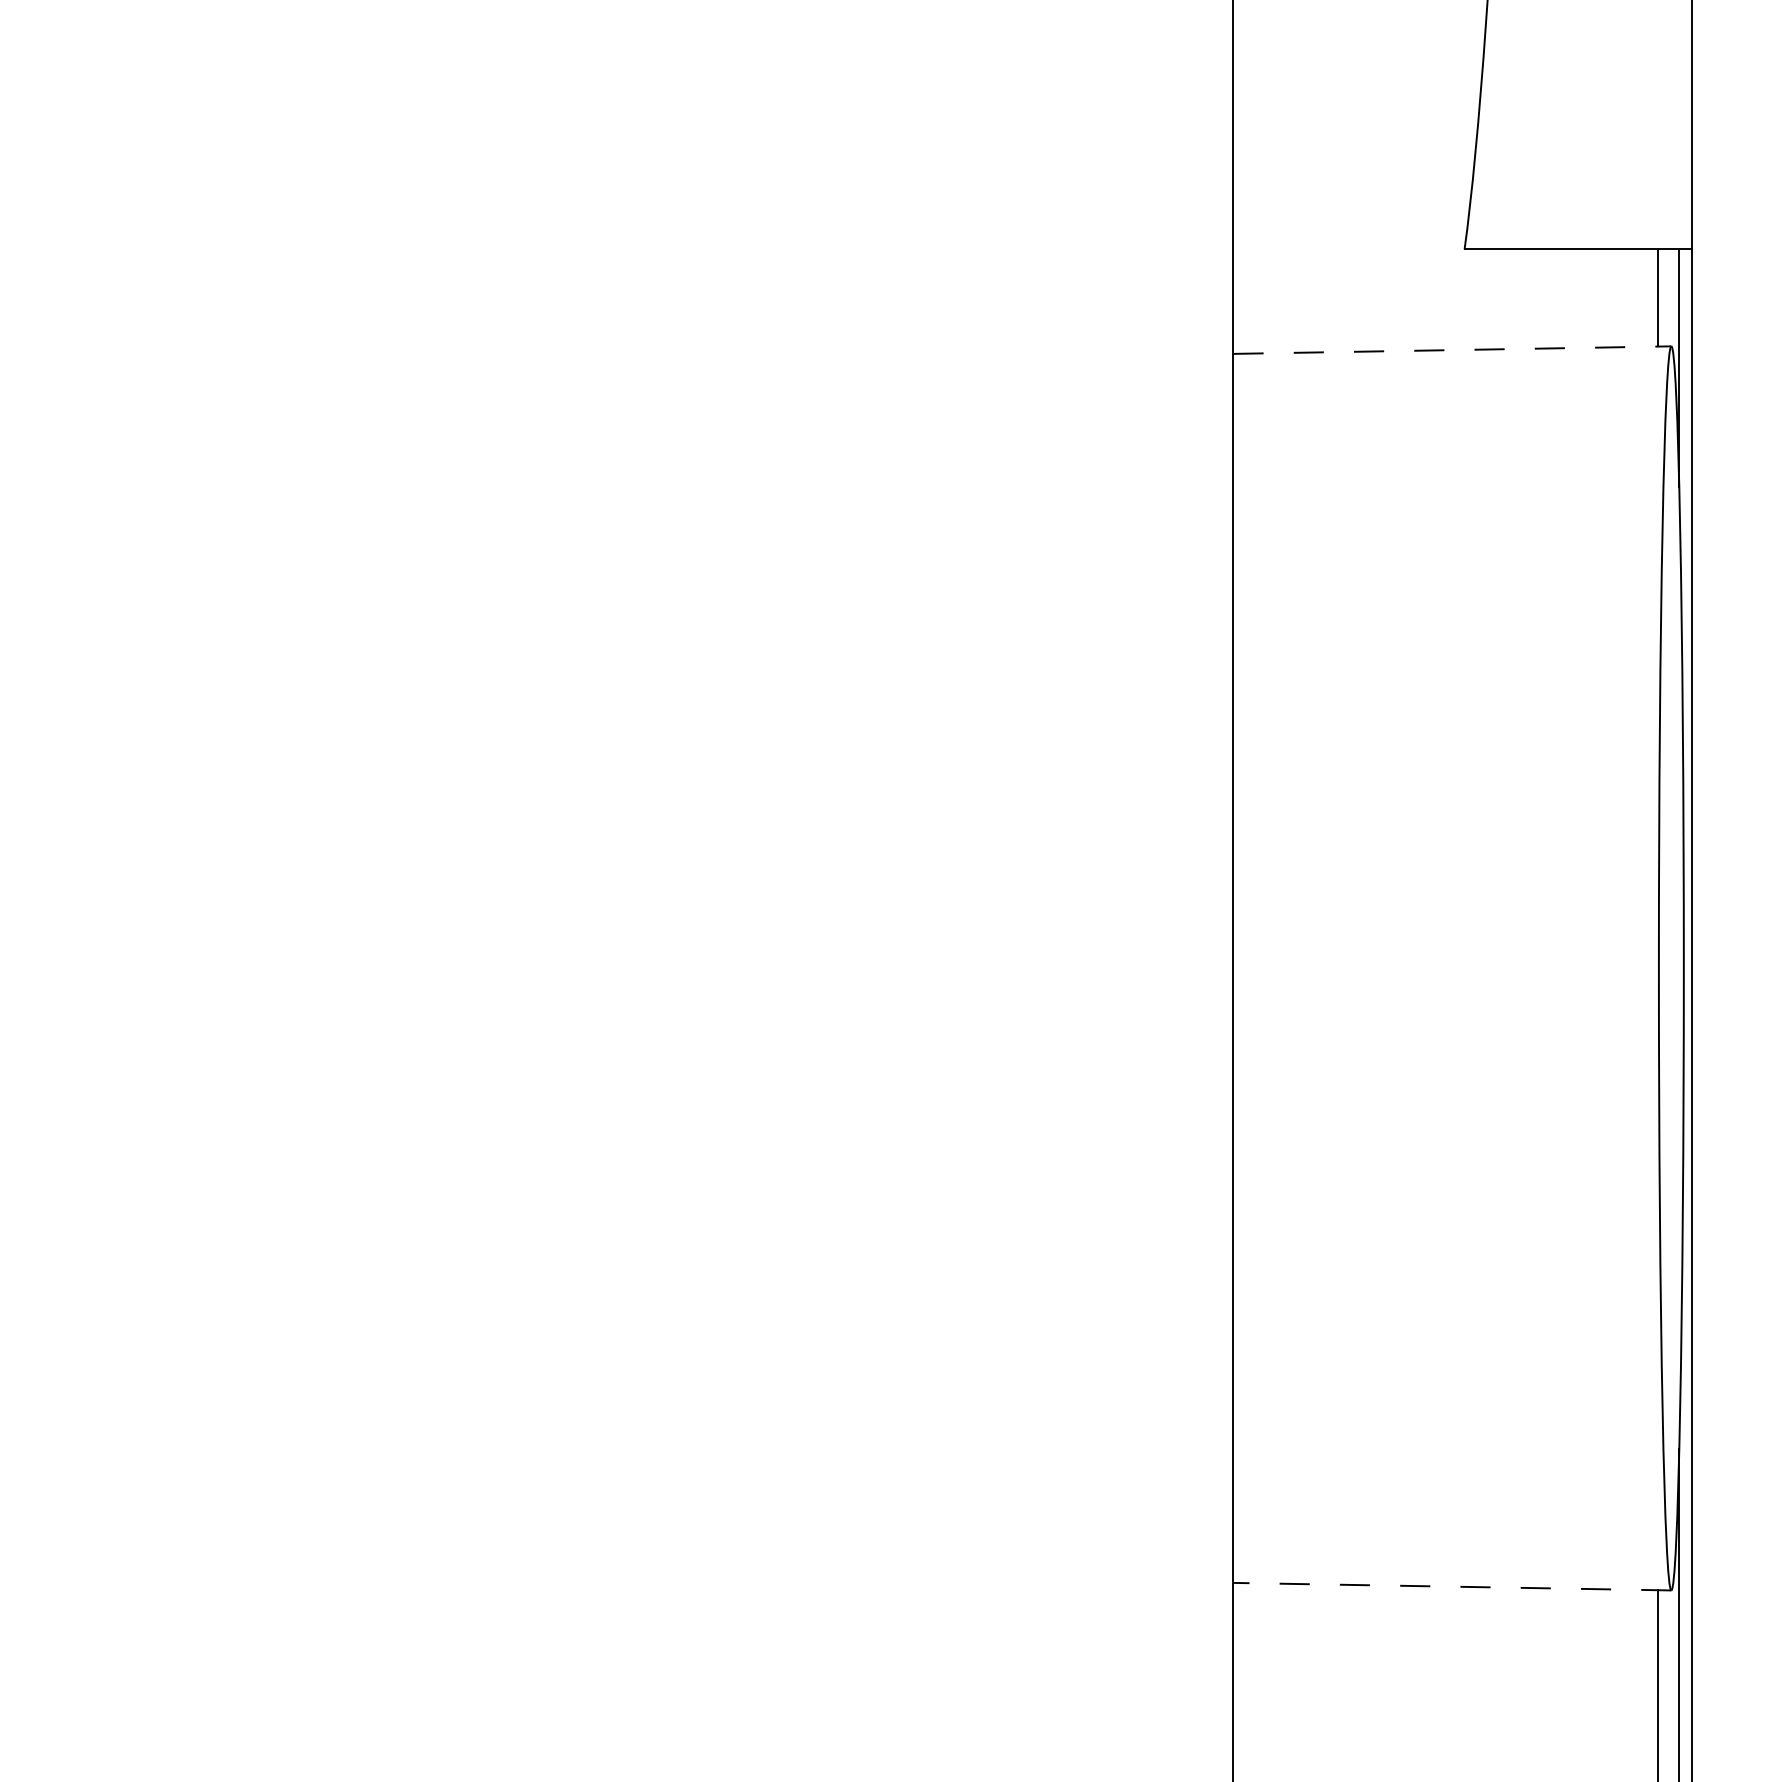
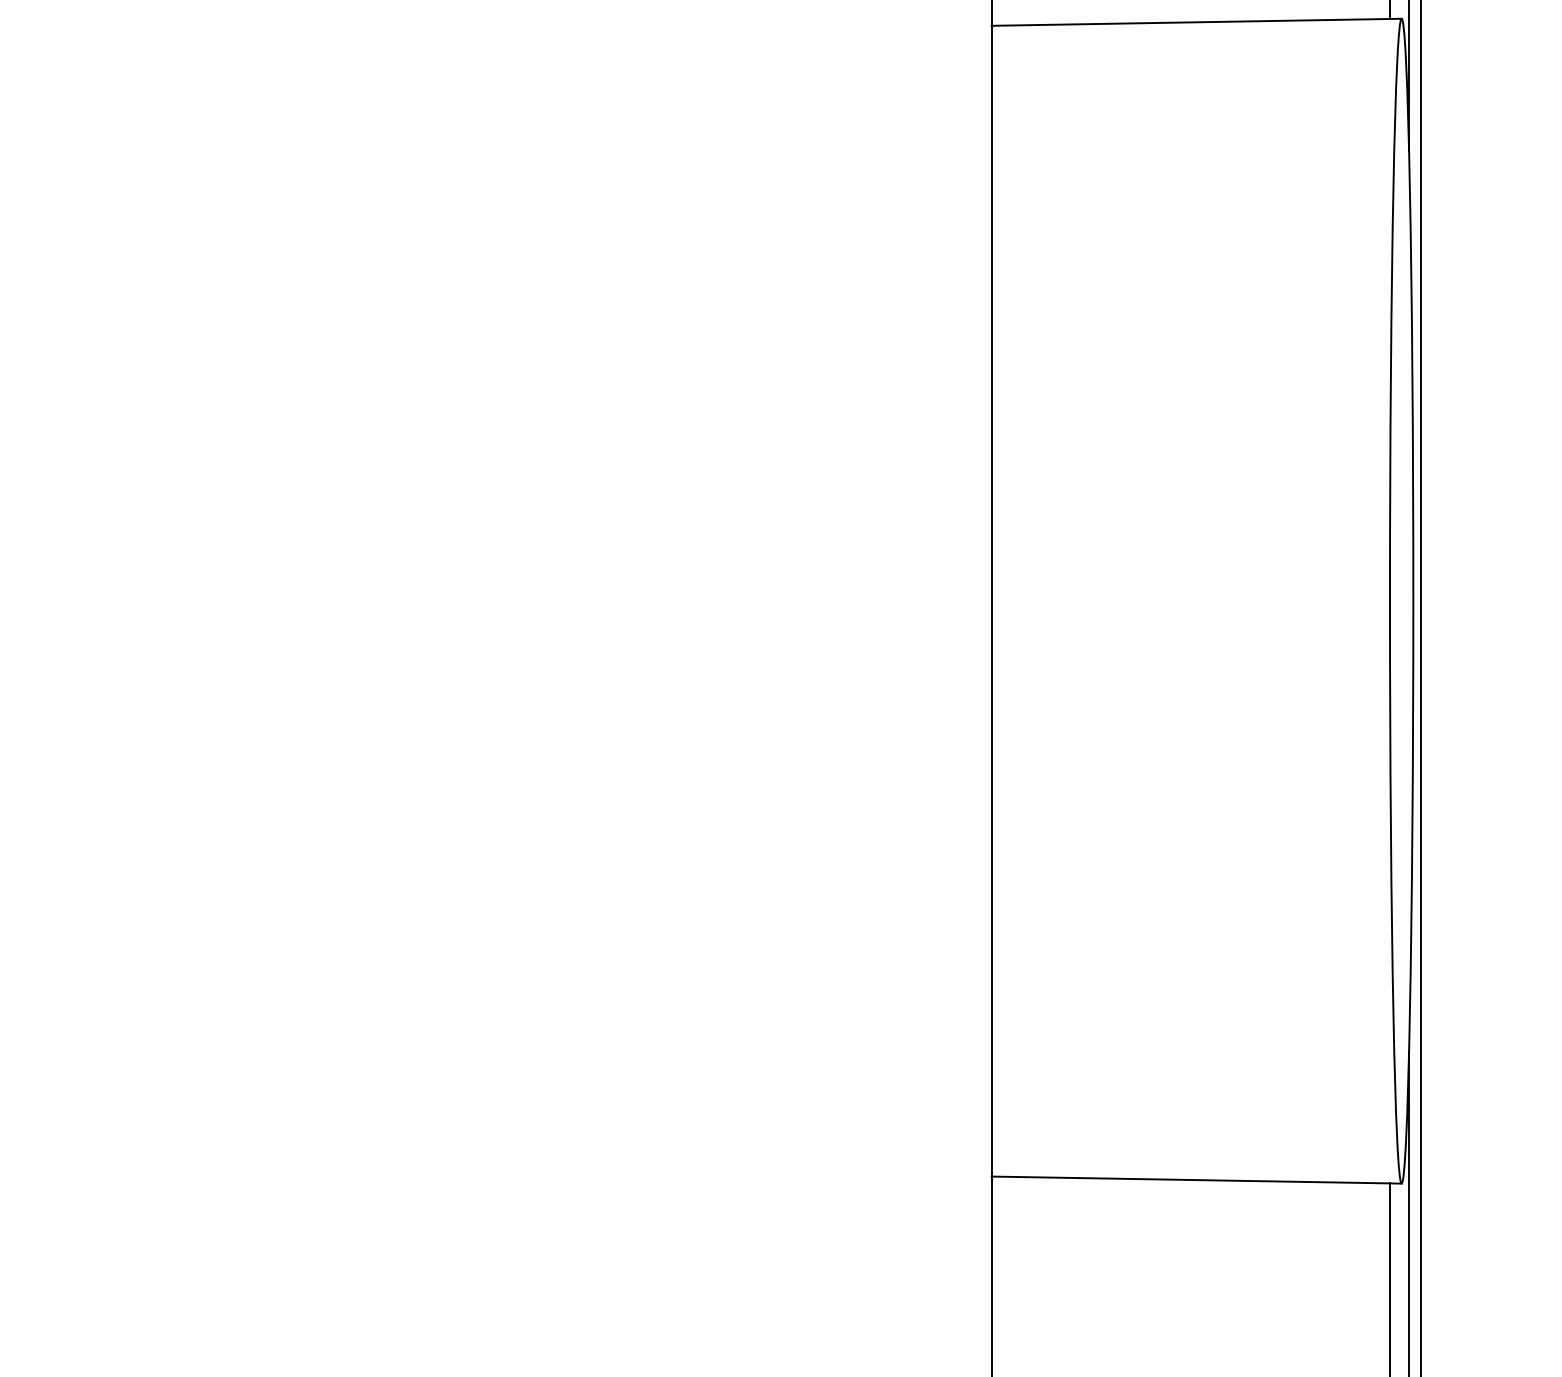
line: (1452, 350) -> (1196, 22), dashed -> solid
line: (1452, 1586) -> (1196, 1179), dashed -> solid

